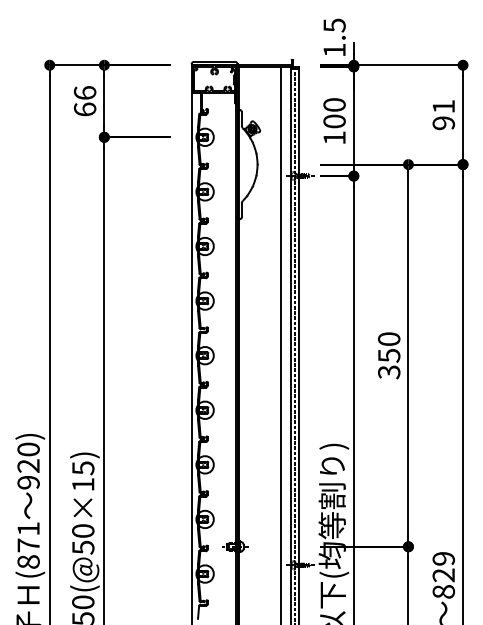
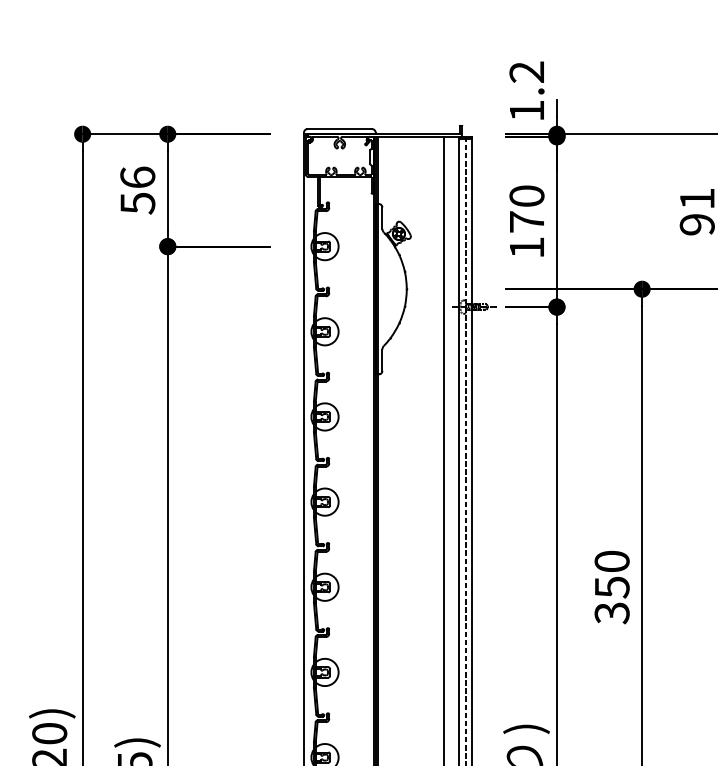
text: (334, 25) -> (526, 72), 1.5 -> 1.2
text: (84, 109) -> (136, 203), 66 -> 56
text: (334, 121) -> (526, 221), 100 -> 170

